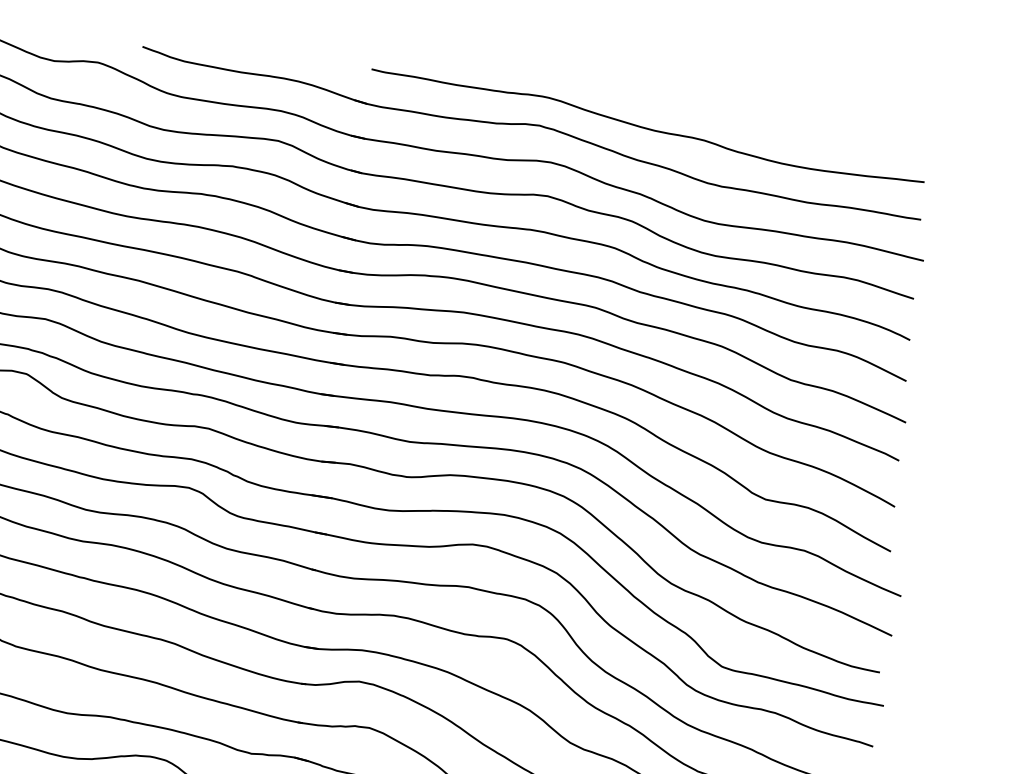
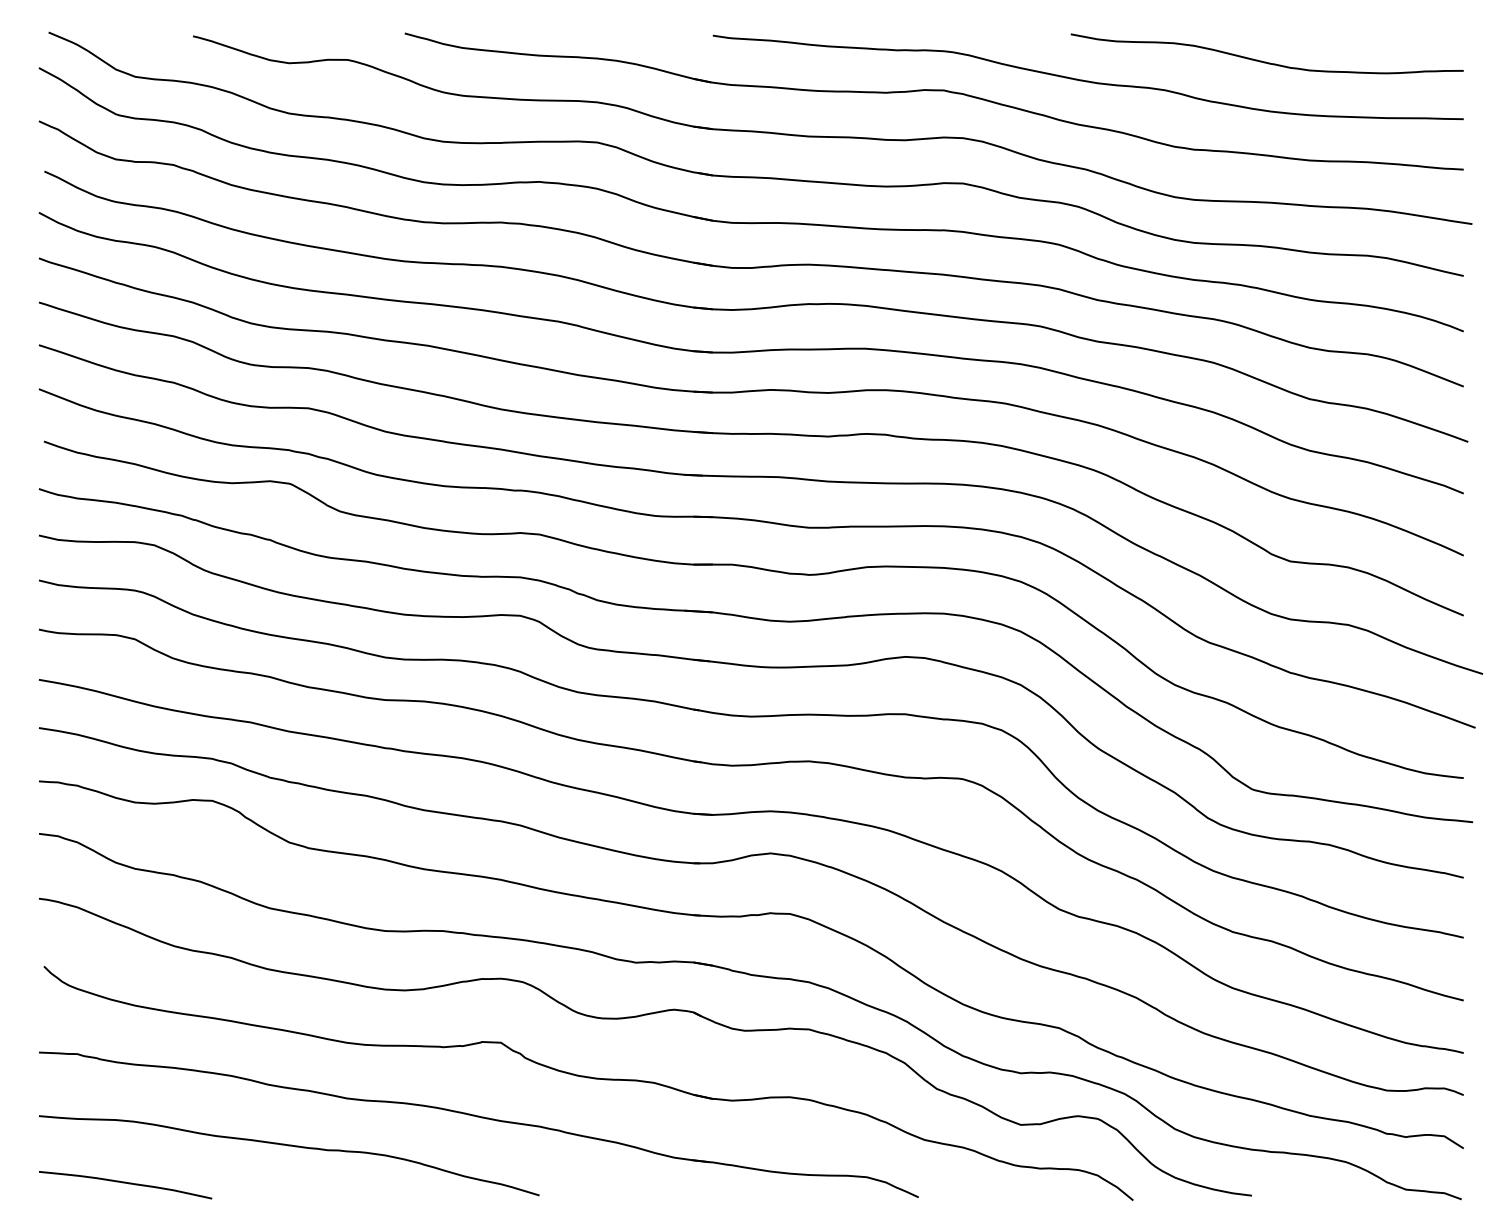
curve: (781, 125) -> (1266, 61), added

